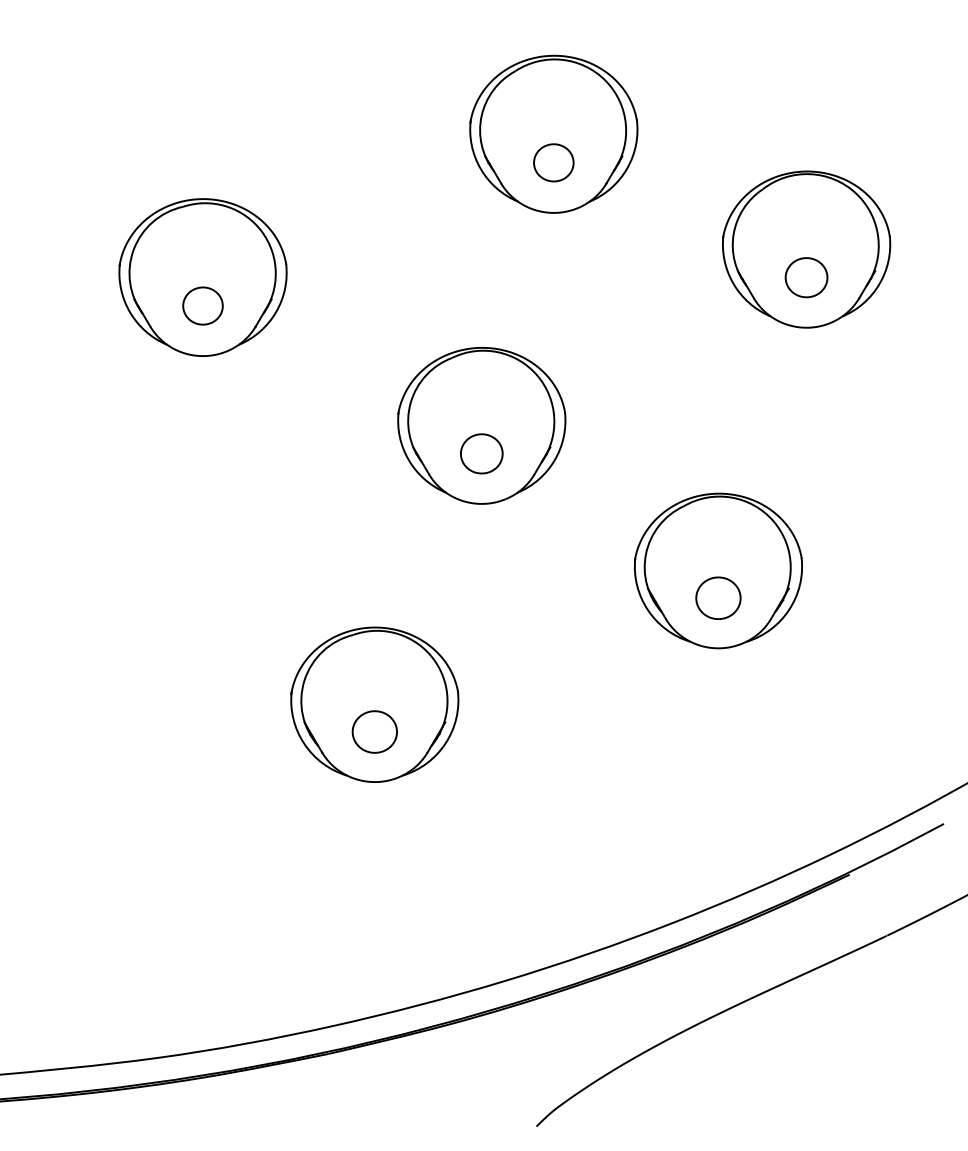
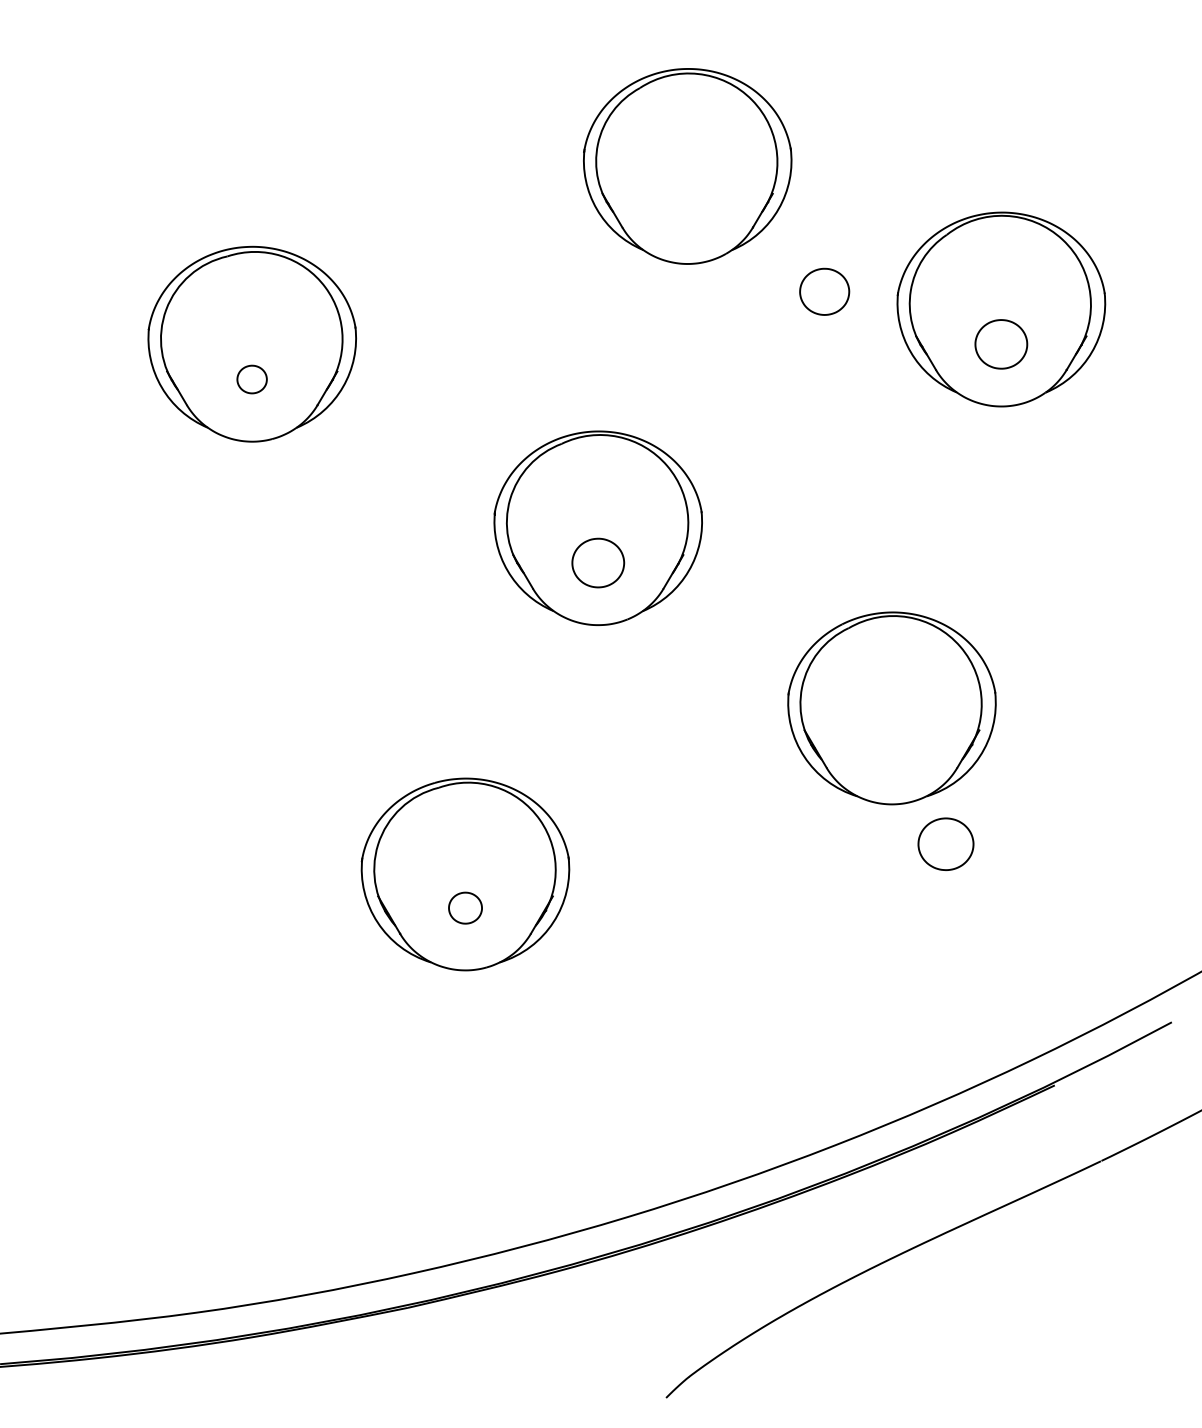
part: (553, 162) -> (824, 291), moved
part: (202, 305) -> (251, 379), size x0.6
part: (718, 597) -> (945, 843), moved
part: (374, 731) -> (465, 907), size x0.6

